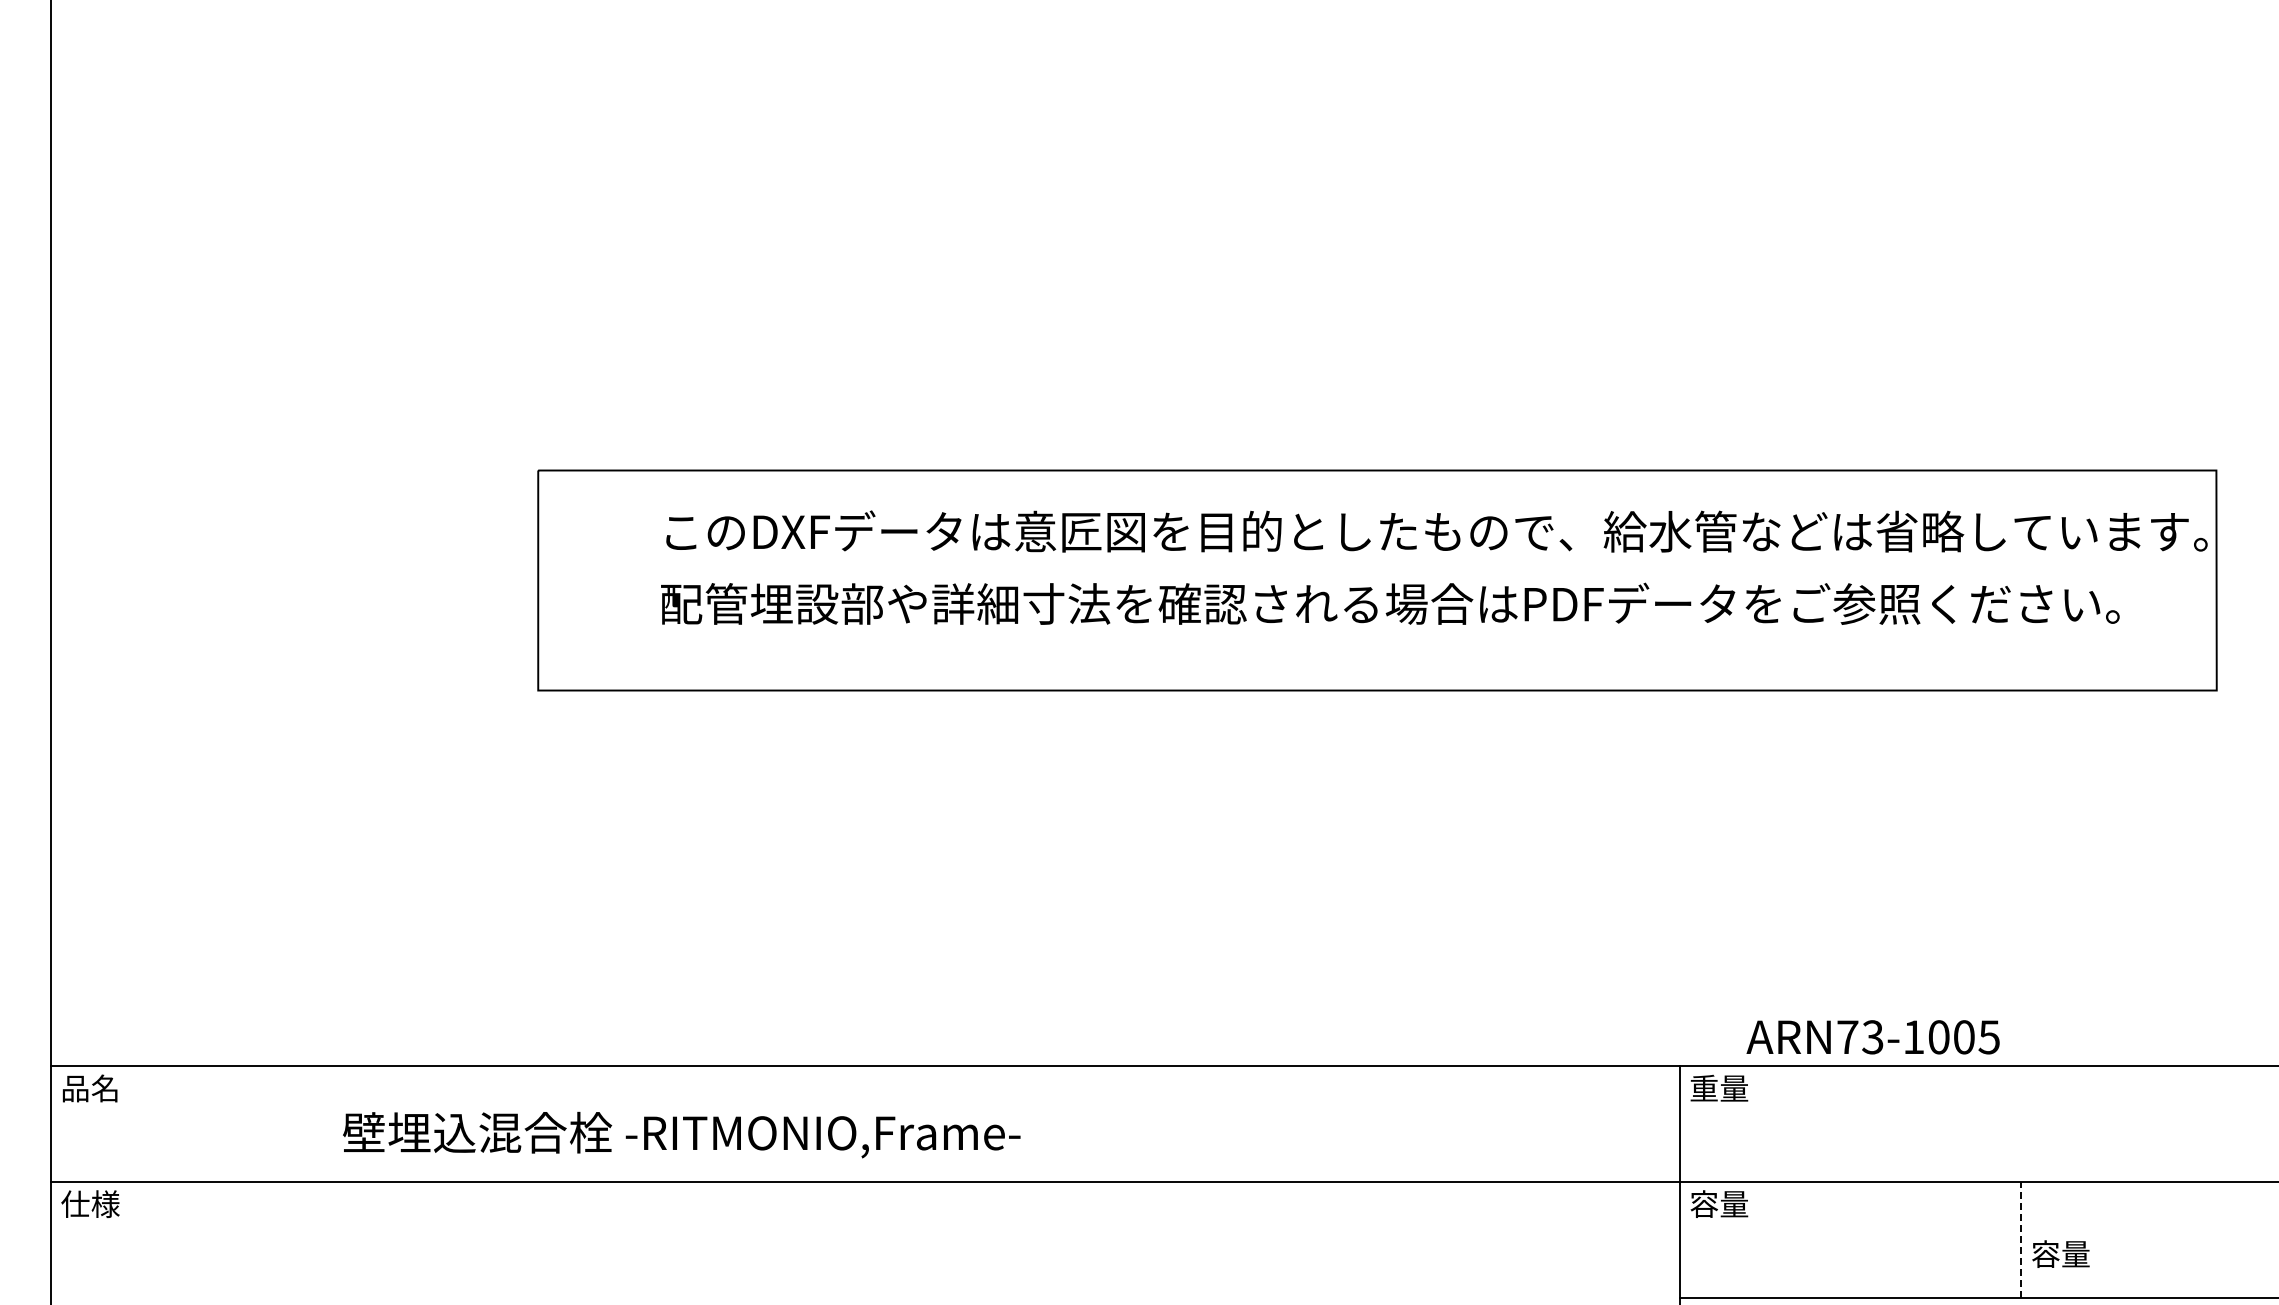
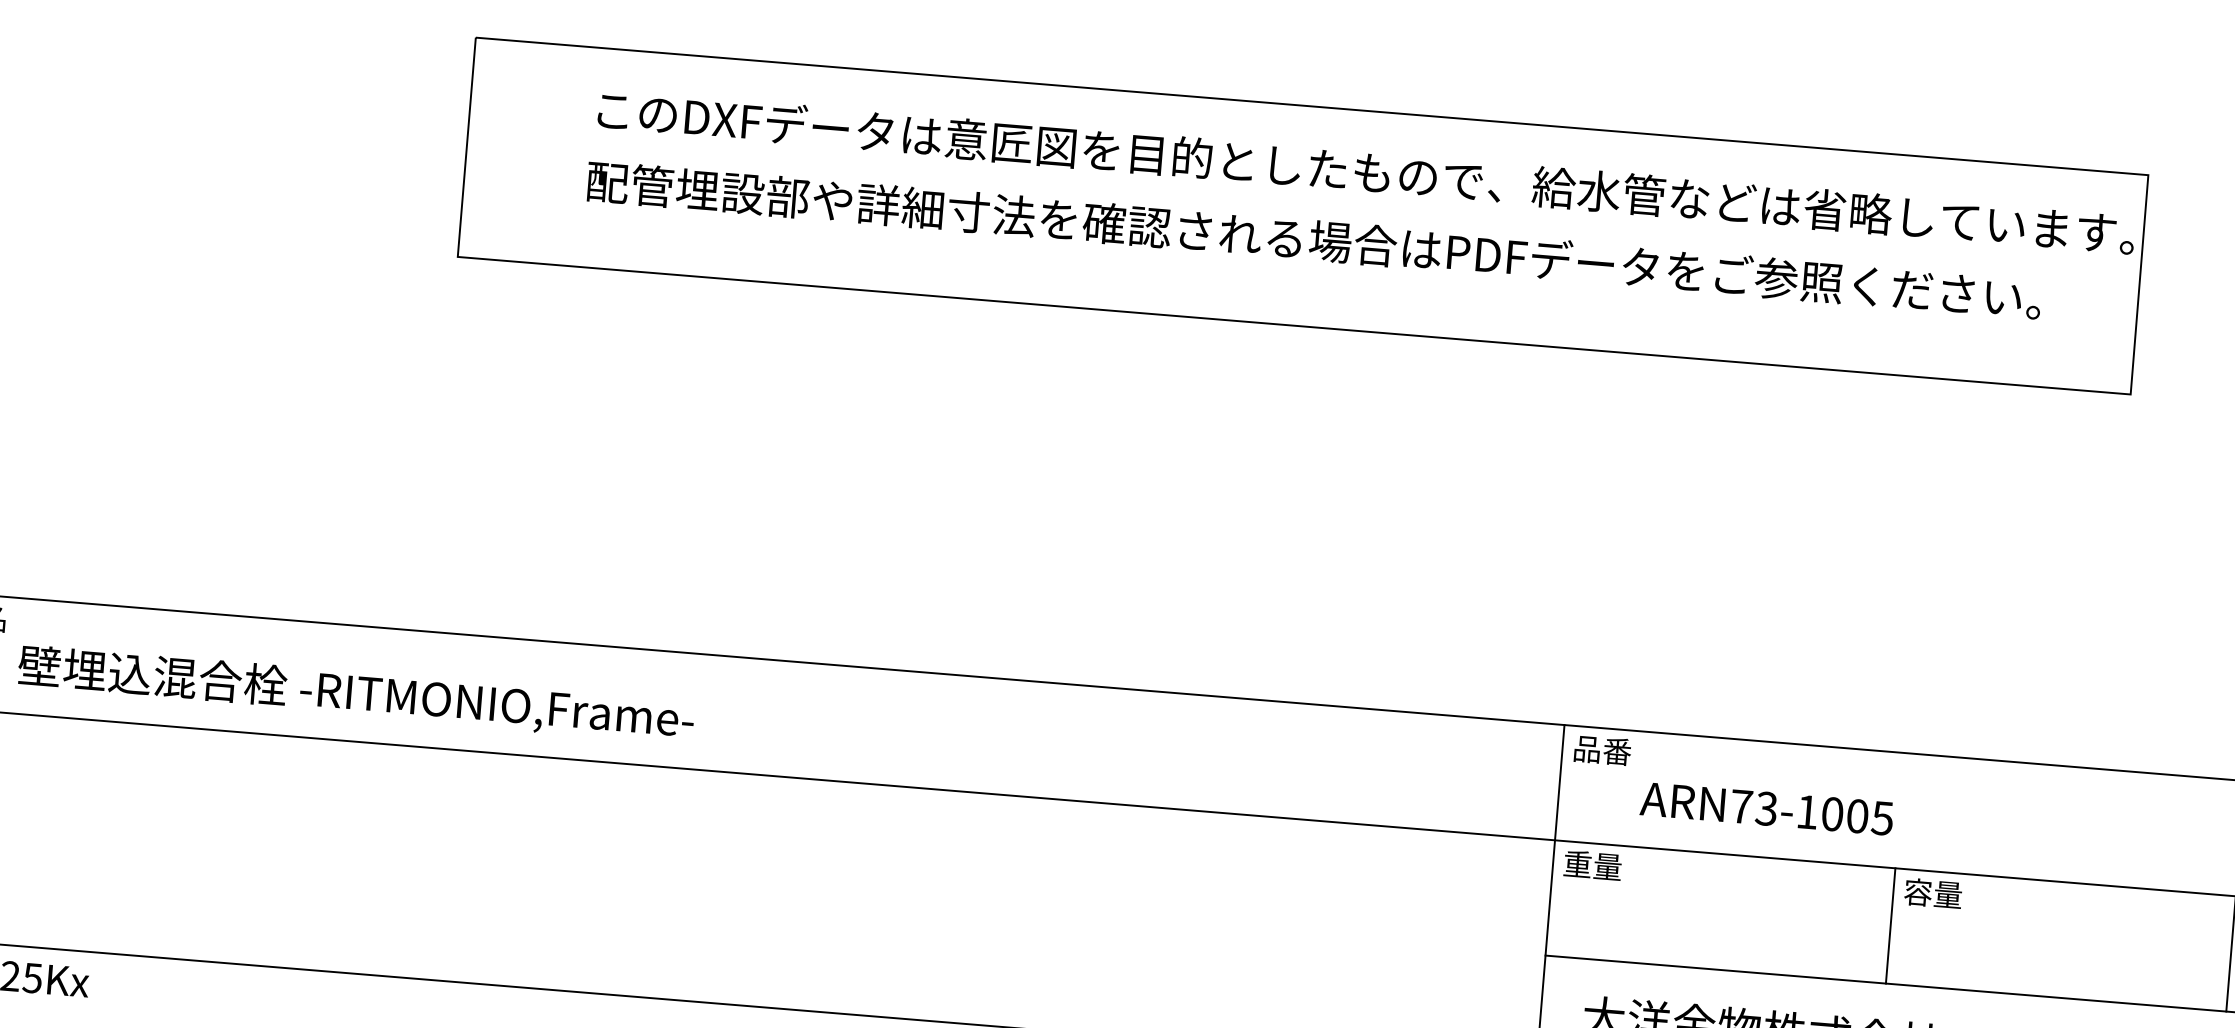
text: (1872, 1037) -> (1766, 808), moved
text: (1719, 1088) -> (1602, 750), 重量 -> 品番
text: (681, 1134) -> (355, 694), moved
text: (1703, 1203) -> (1577, 863), 容量 -> 重量
line: (2021, 1239) -> (1891, 925), dashed -> solid
text: (2060, 1253) -> (1932, 892), moved

